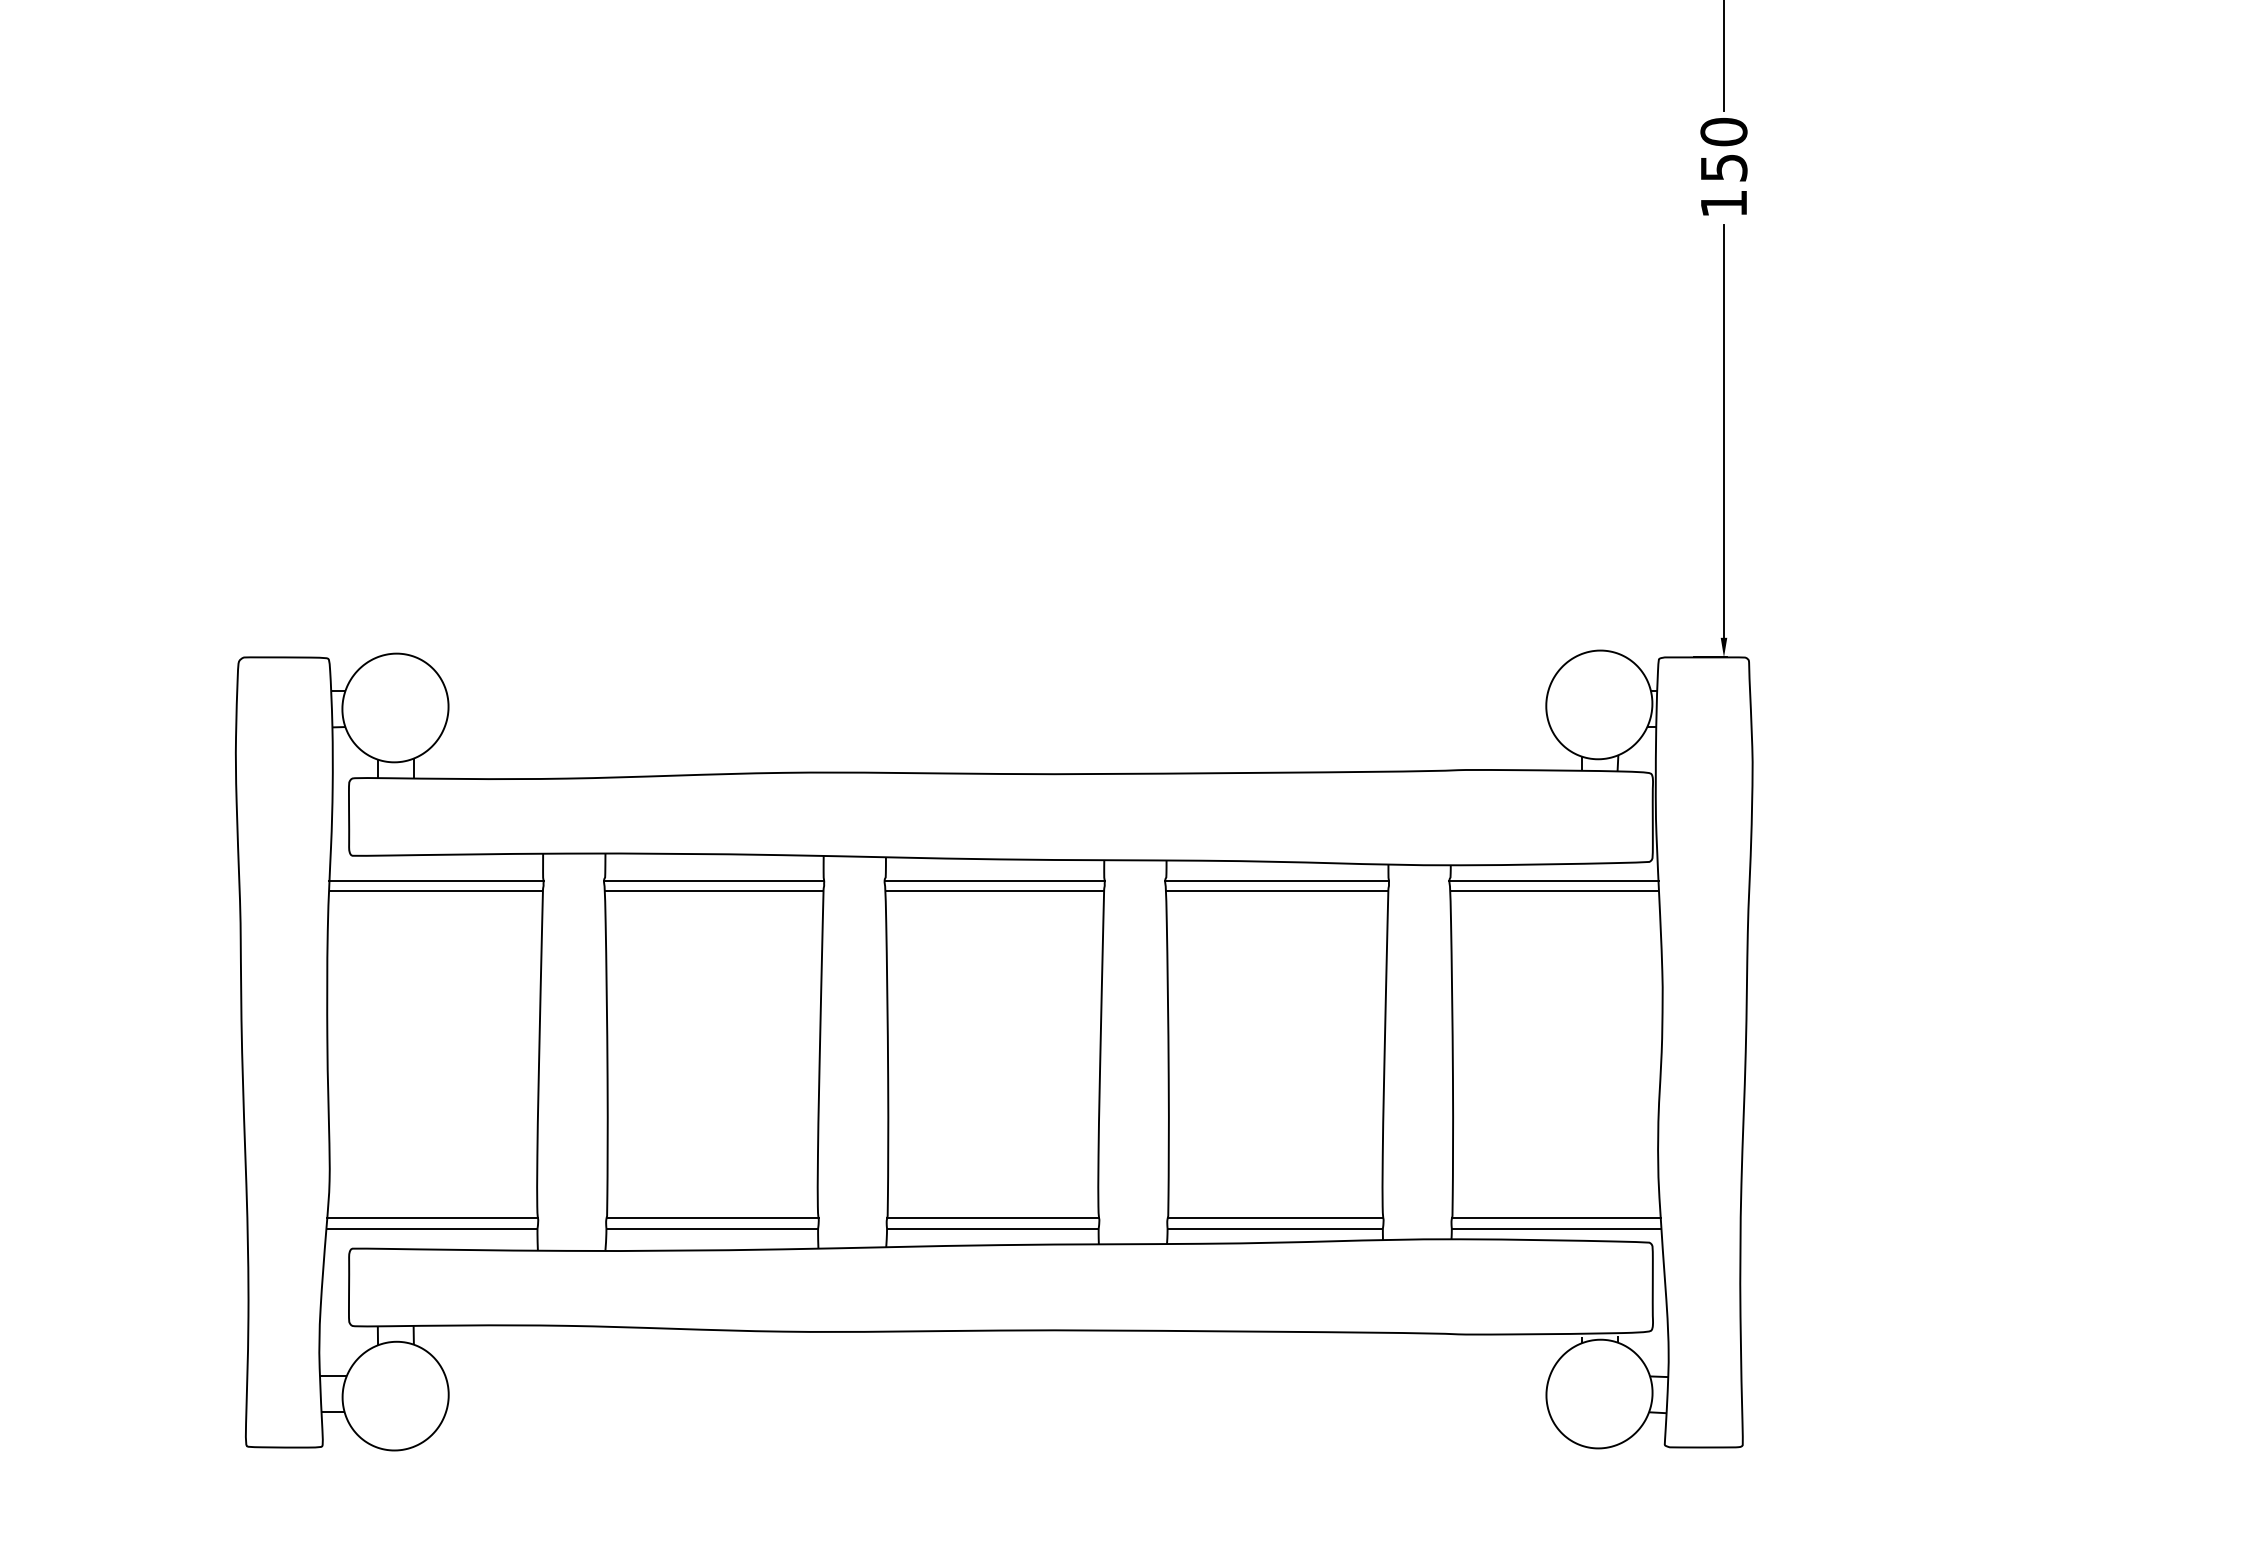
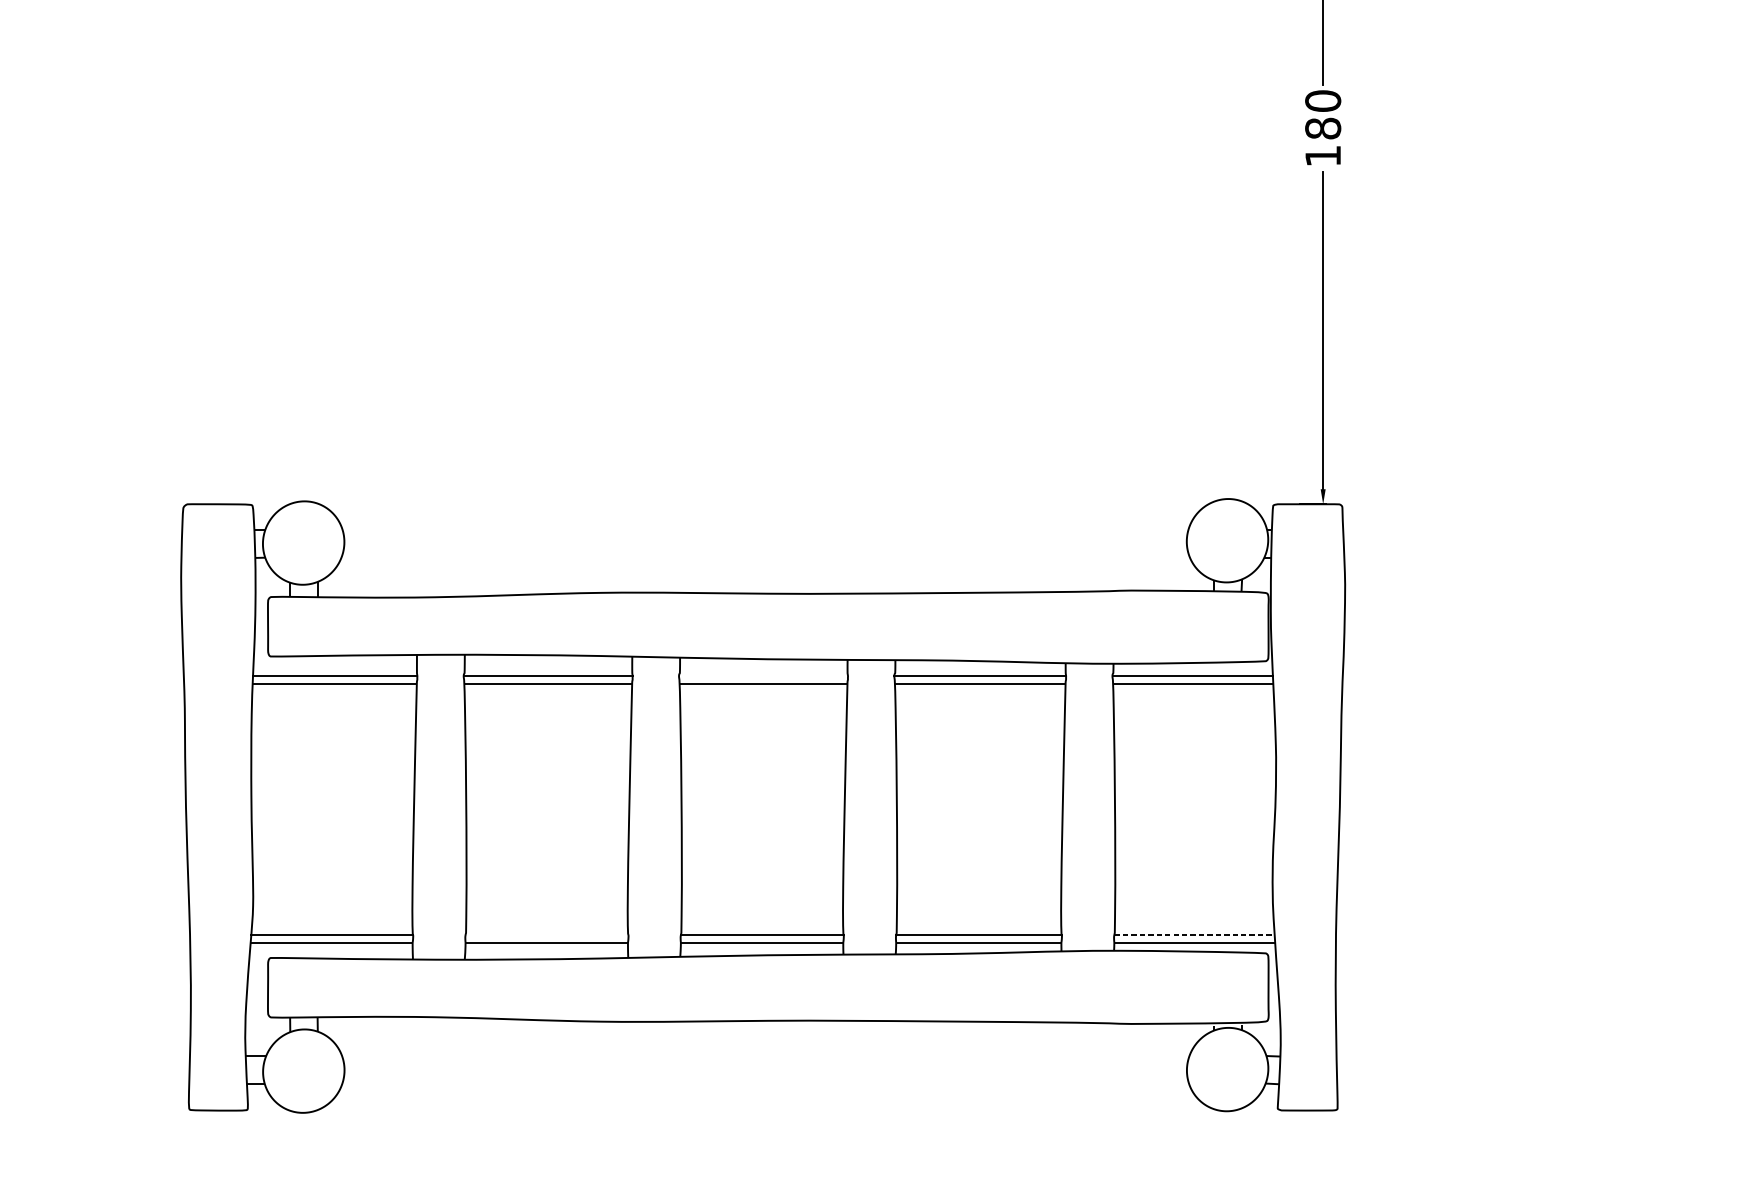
text: (1723, 167) -> (1322, 128), 150 -> 180
line: (994, 880) -> (763, 675), removed
line: (712, 1218) -> (546, 934), removed
line: (1556, 1218) -> (1194, 934), solid -> dashed

